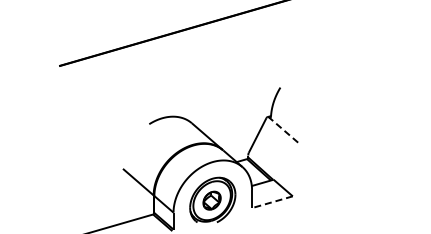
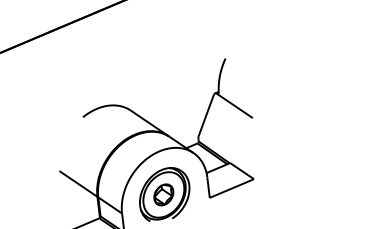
line: (283, 129) -> (234, 105), dashed -> solid
line: (271, 202) -> (230, 188), dashed -> solid

